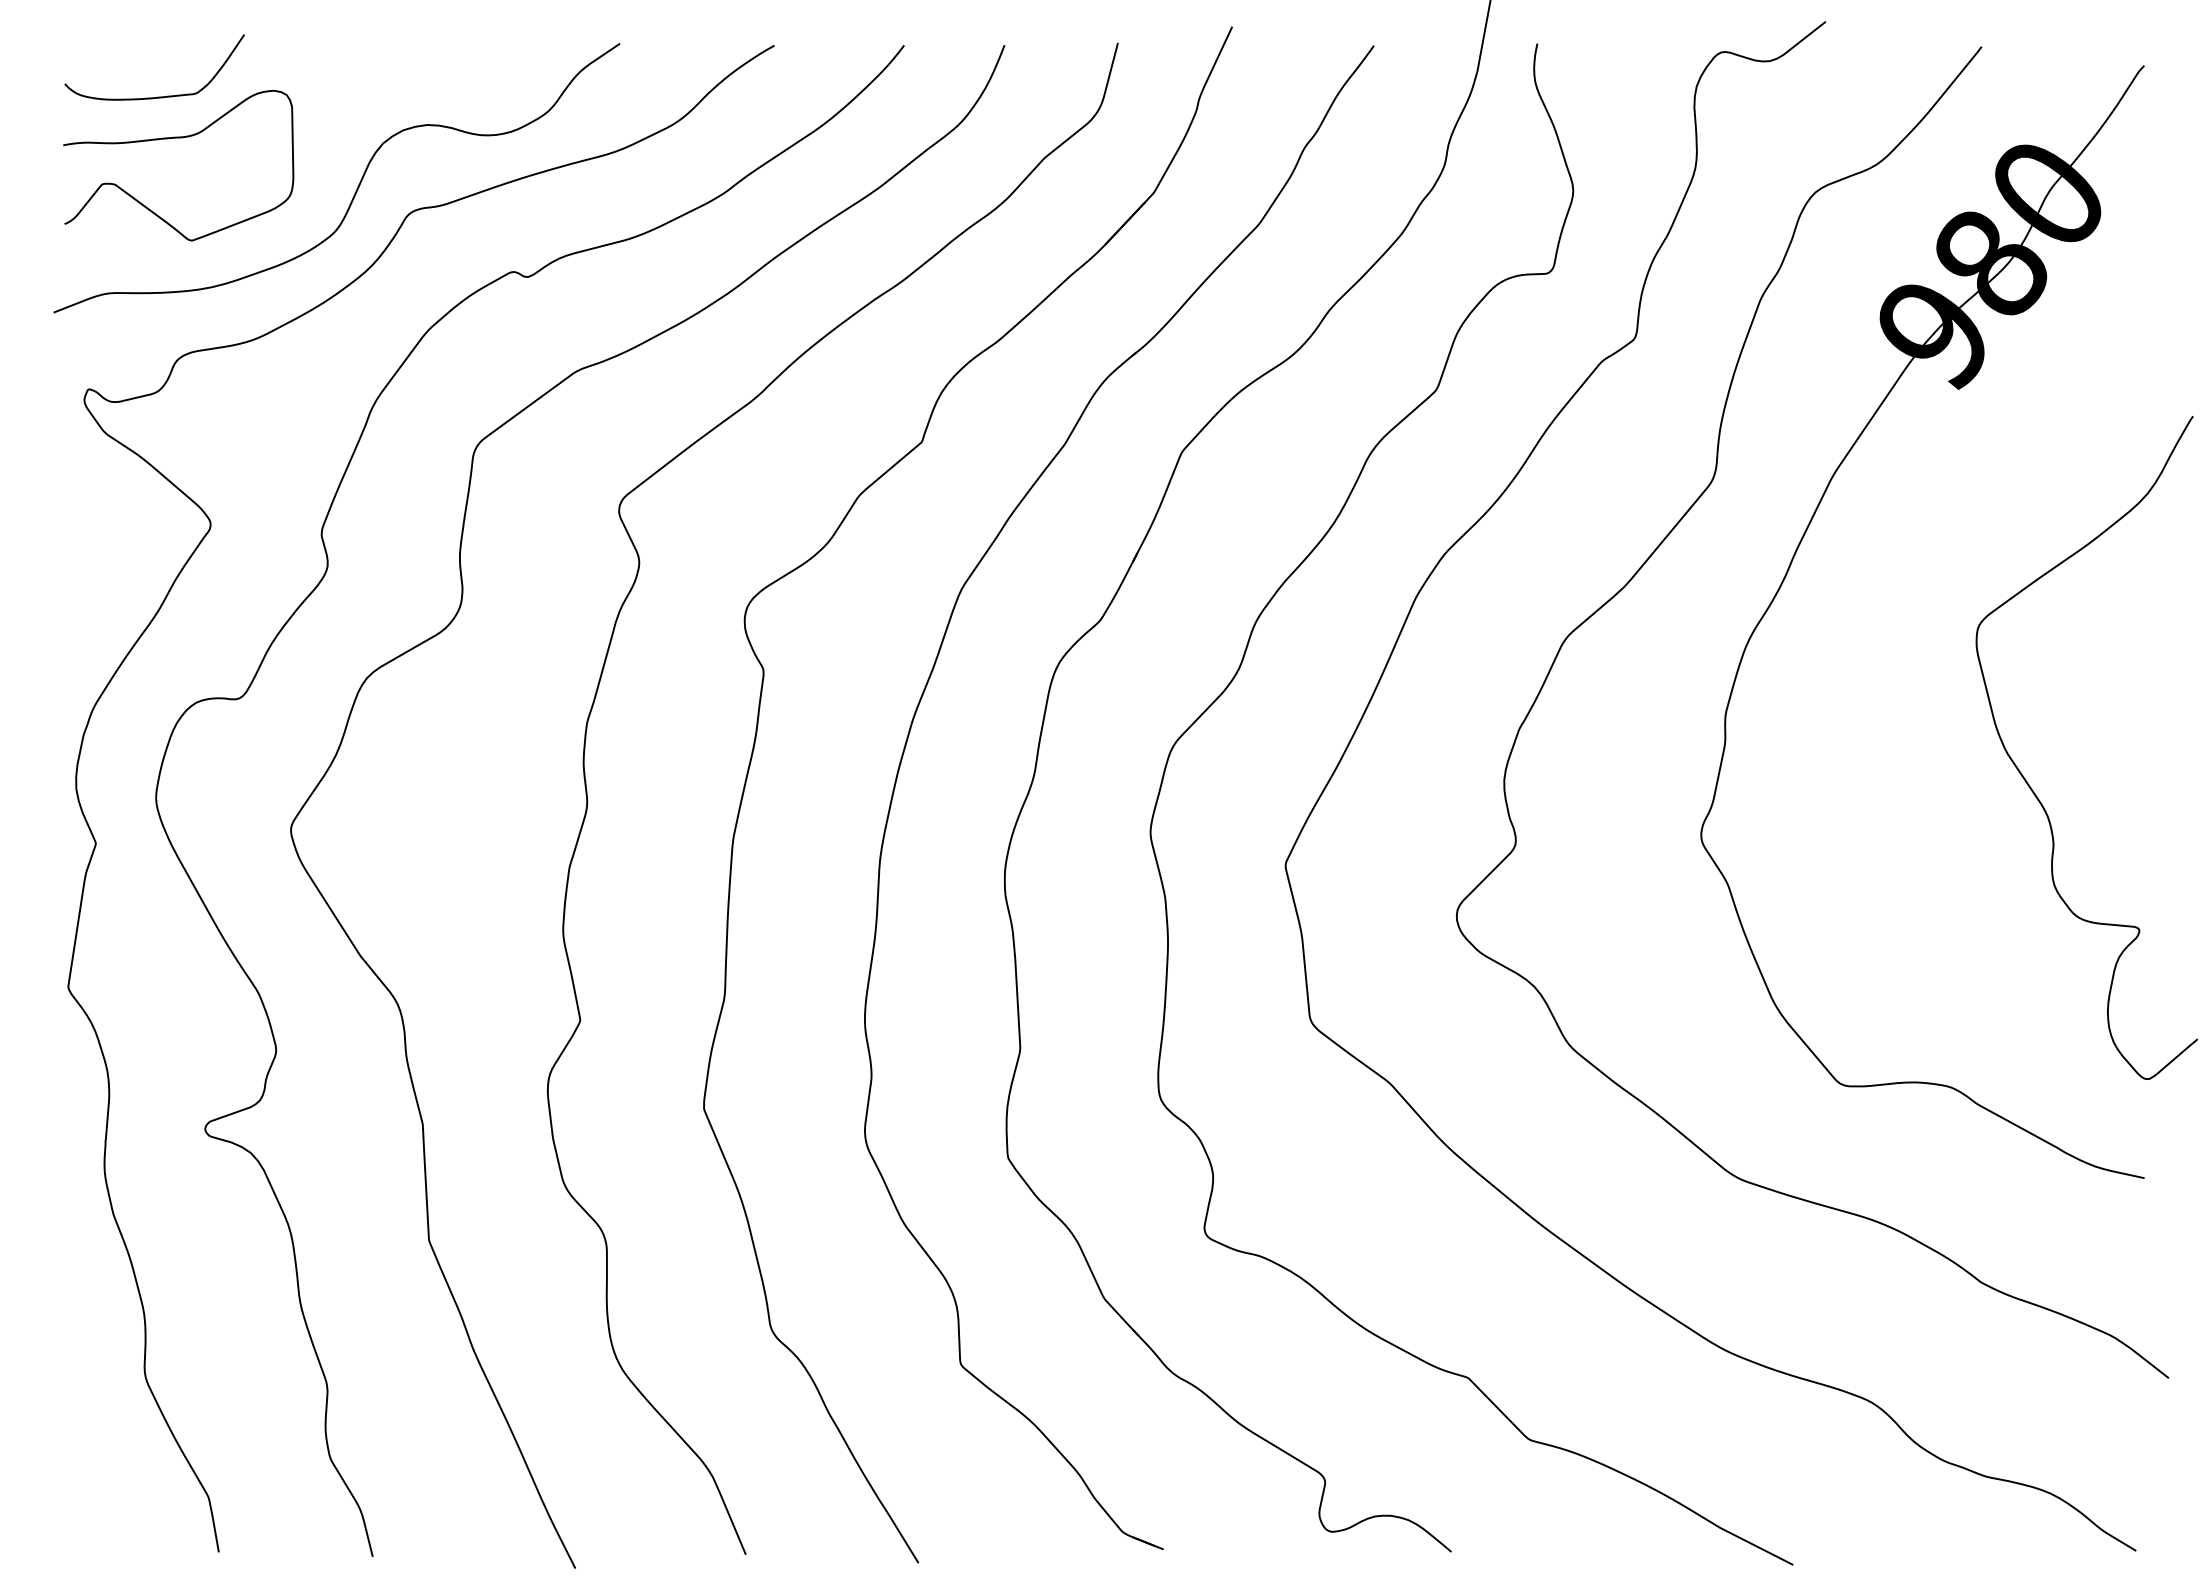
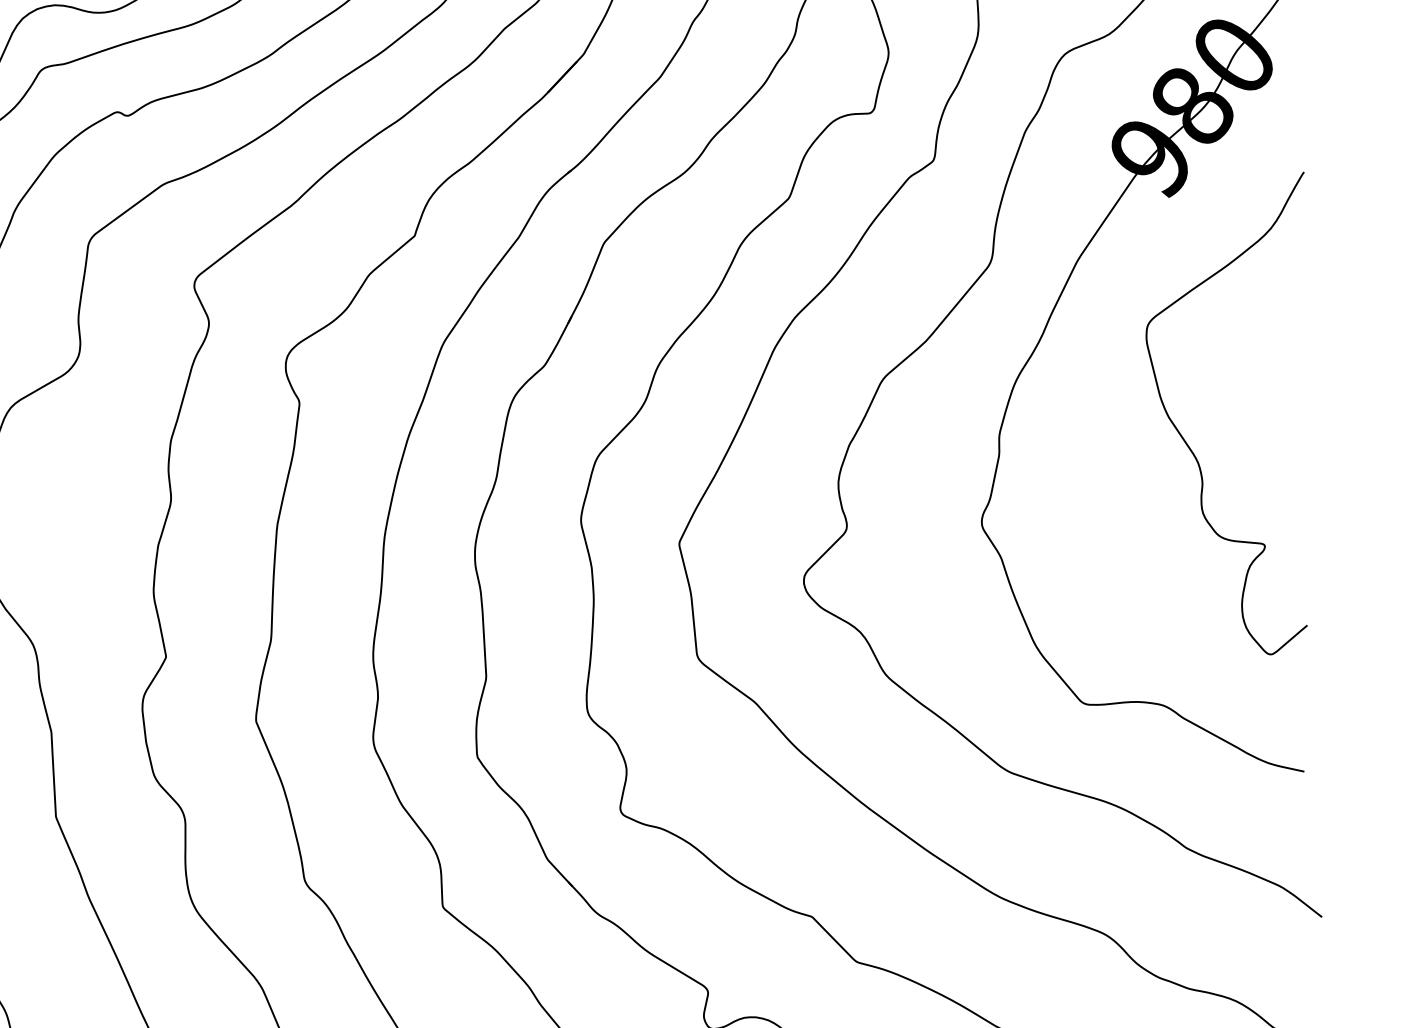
curve: (2029, 784) -> (1185, 440), moved

